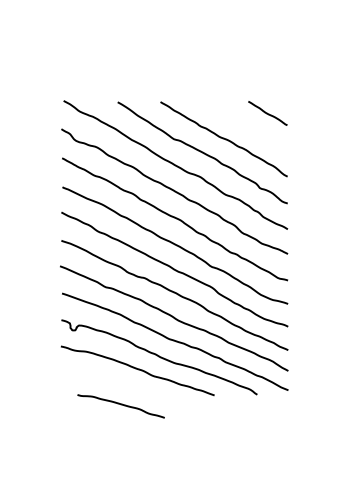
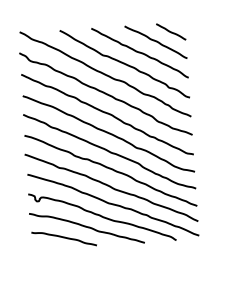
curve: (246, 125) -> (155, 41), added
curve: (121, 405) -> (64, 238), moved

